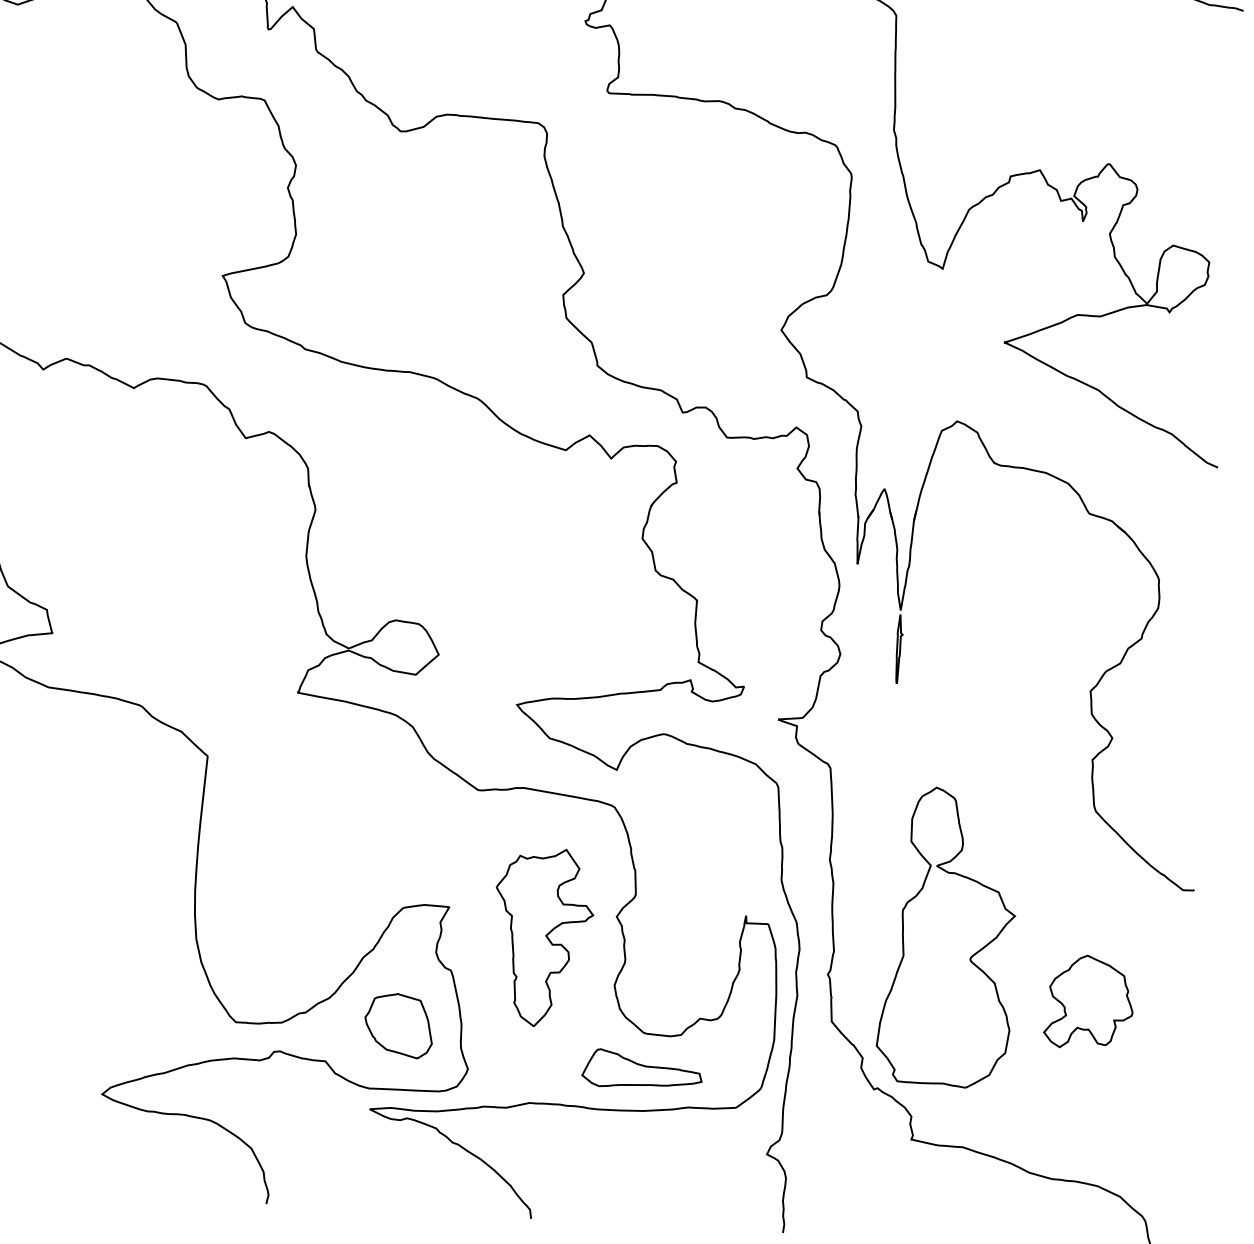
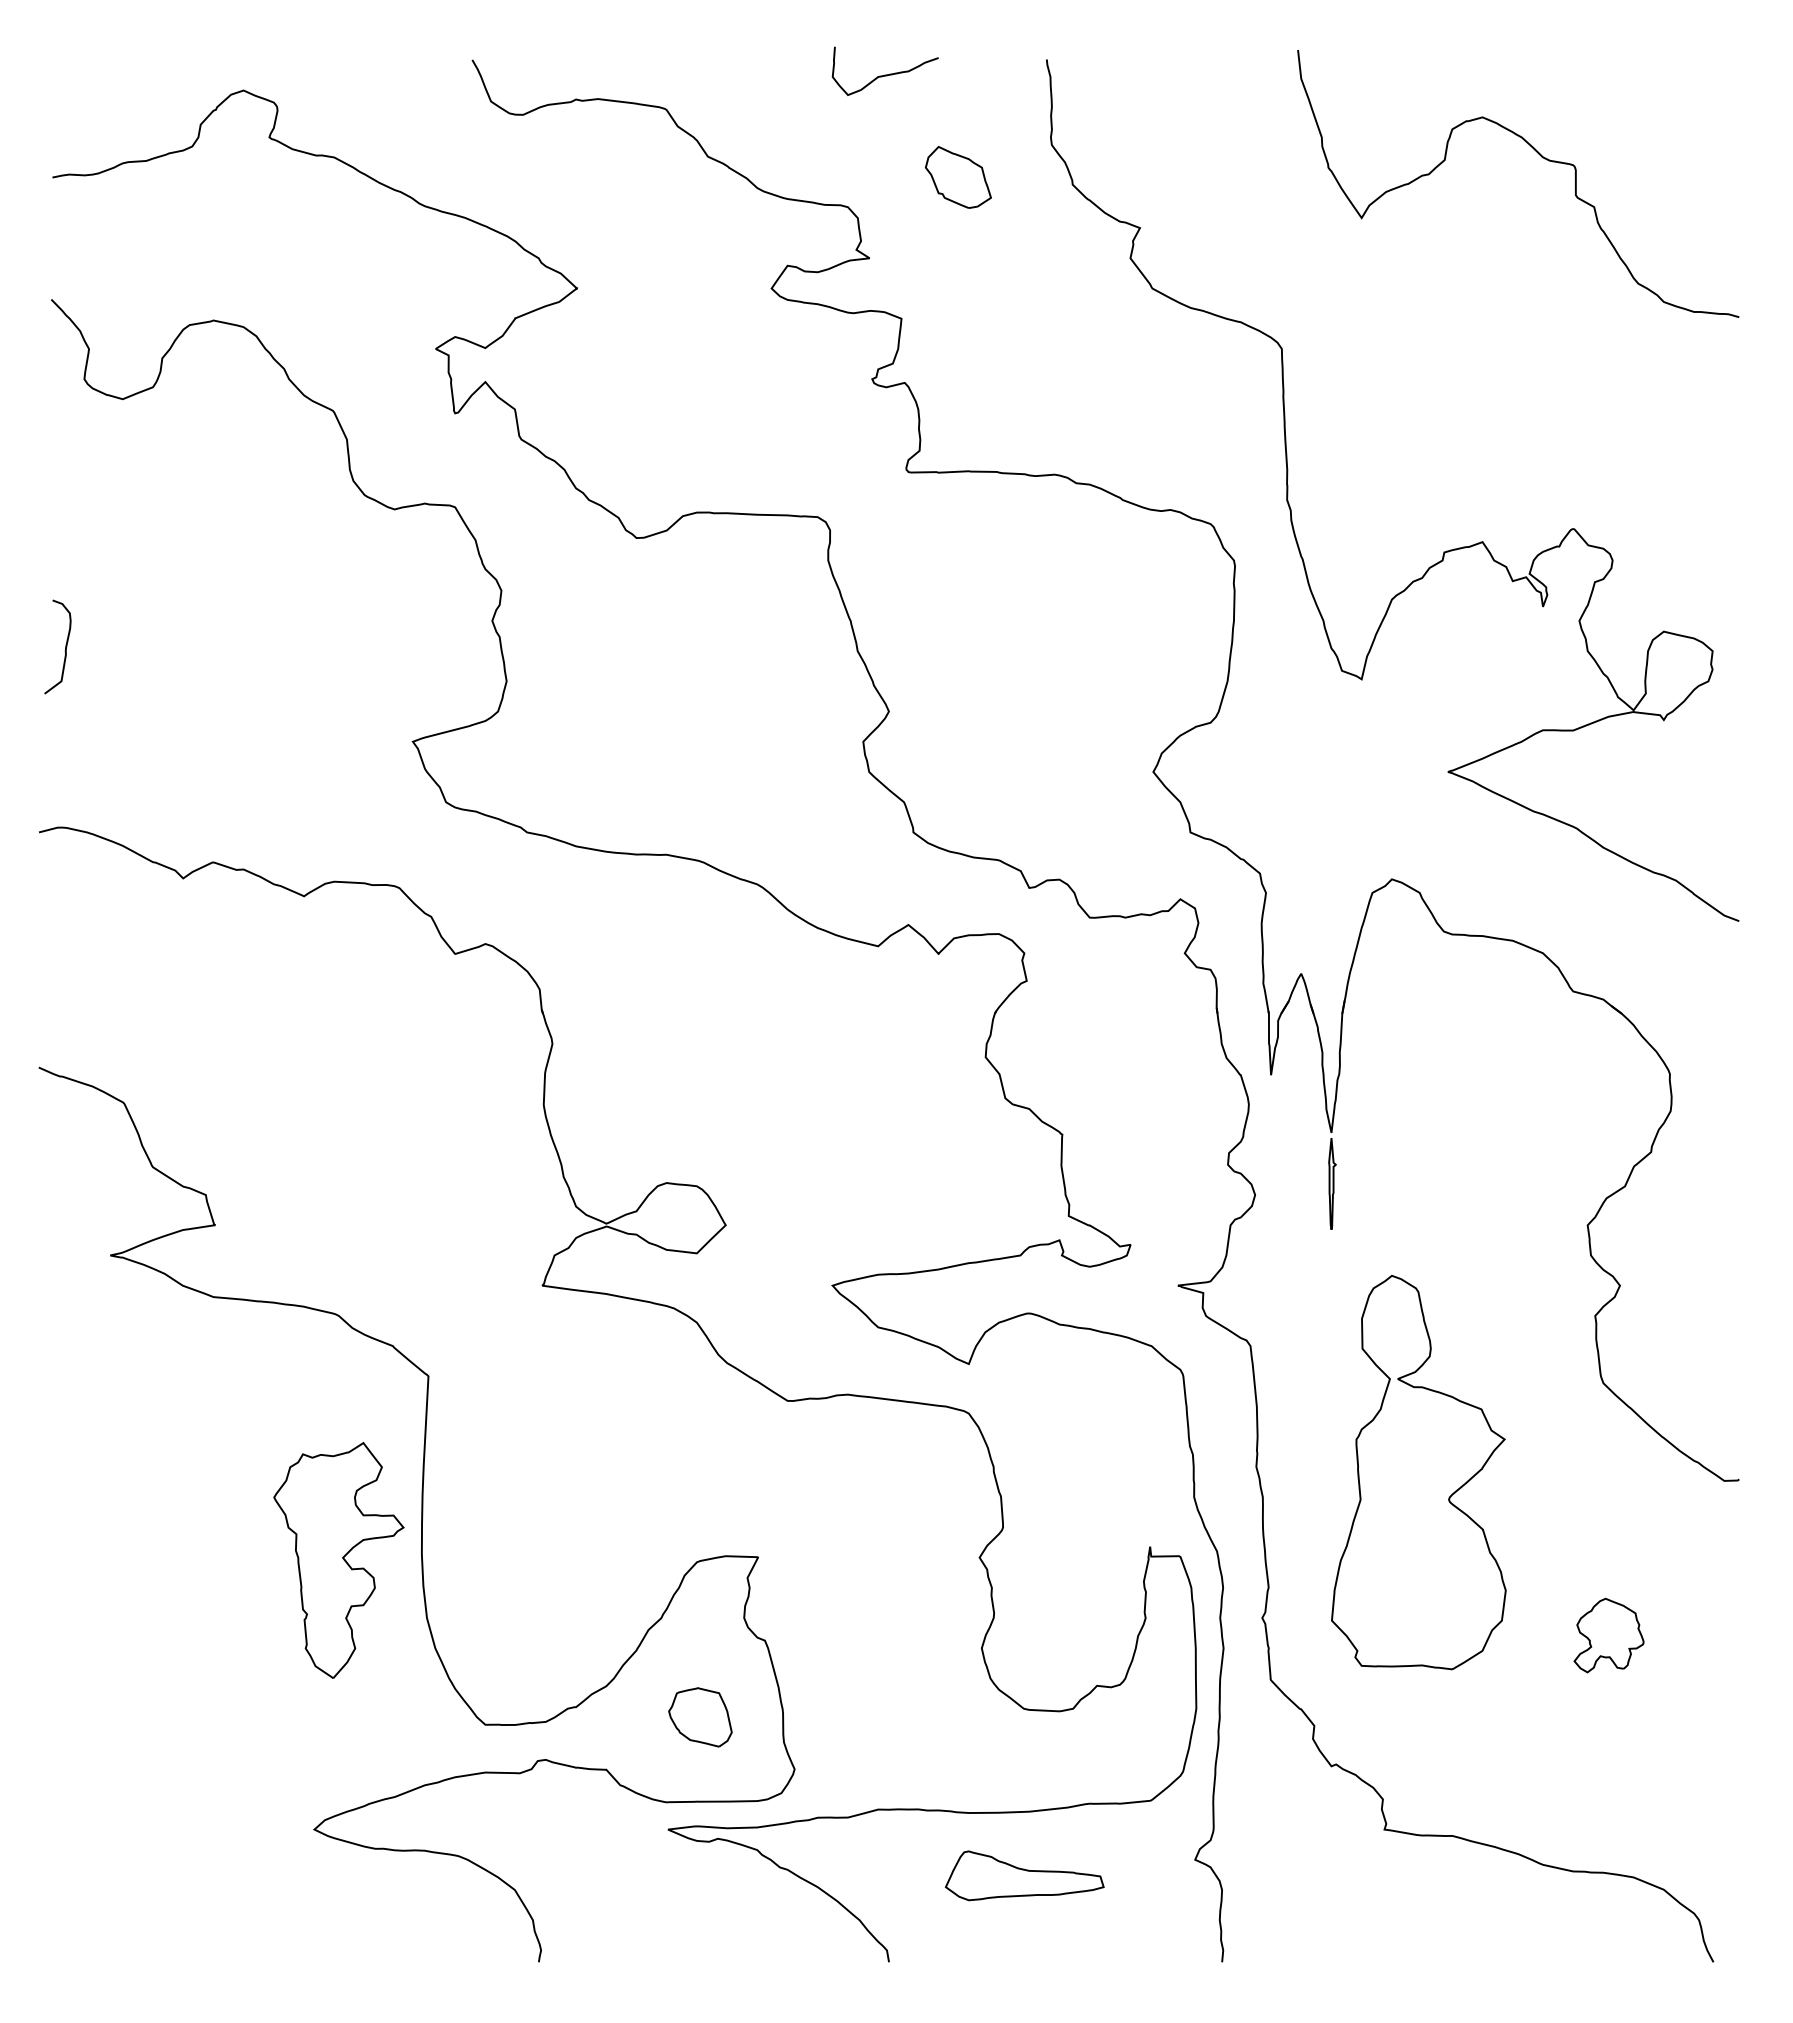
part: (542, 937) -> (338, 1560), moved
part: (948, 937) -> (1418, 1472), moved
part: (1088, 1002) -> (1608, 1635), size x0.6
part: (398, 1025) -> (700, 1717), size x0.7
part: (642, 1069) -> (1024, 1875), moved

